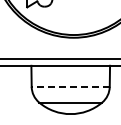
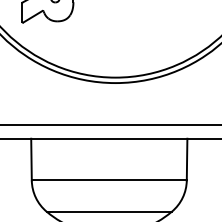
line: (70, 86) -> (108, 179), dashed -> solid

